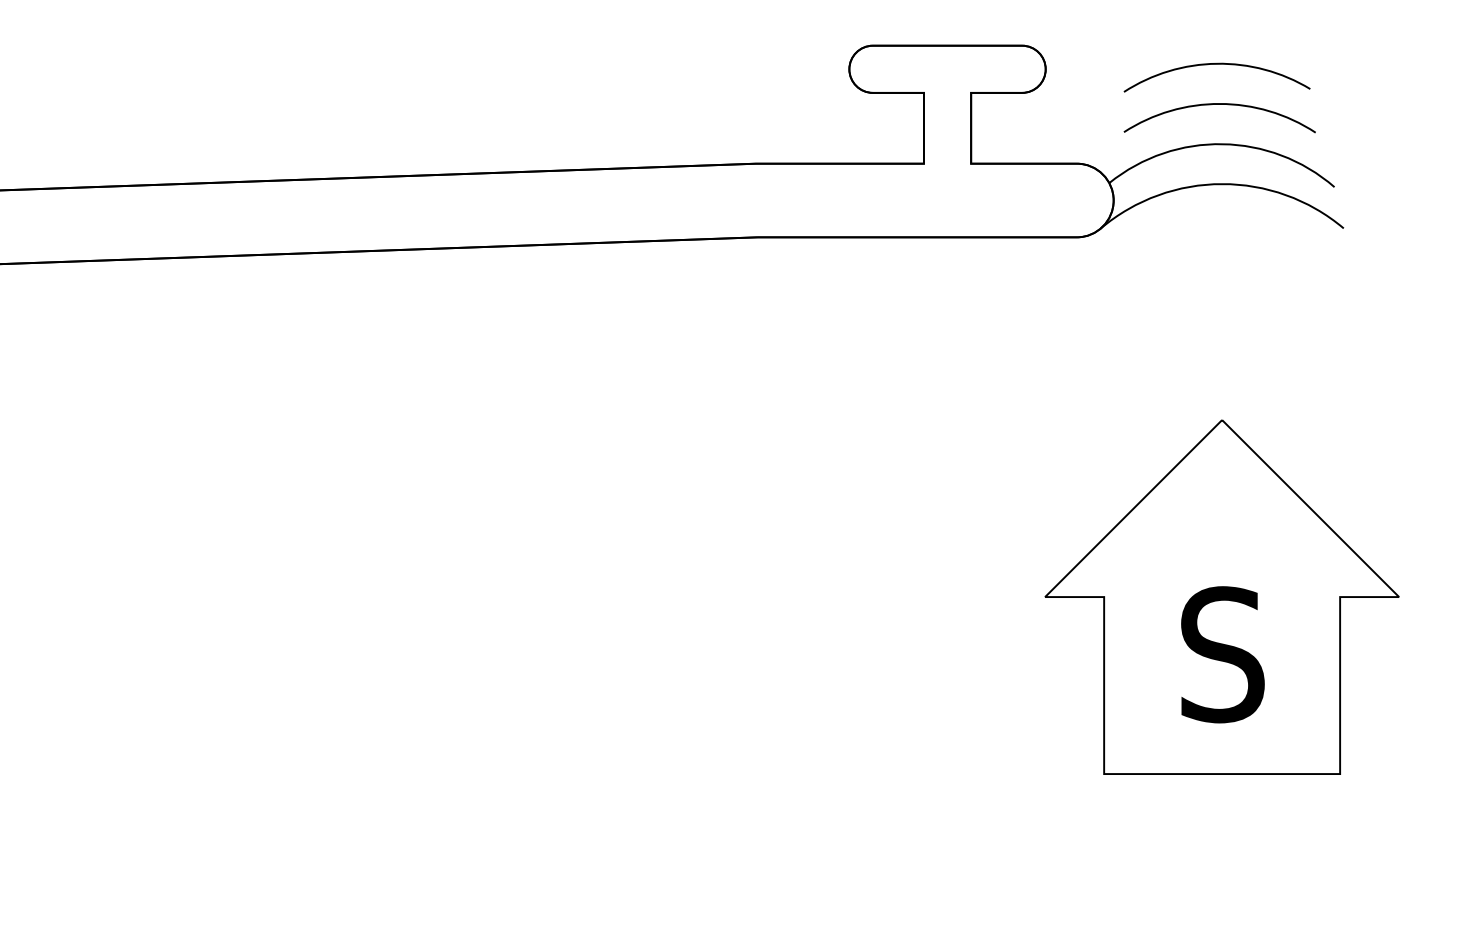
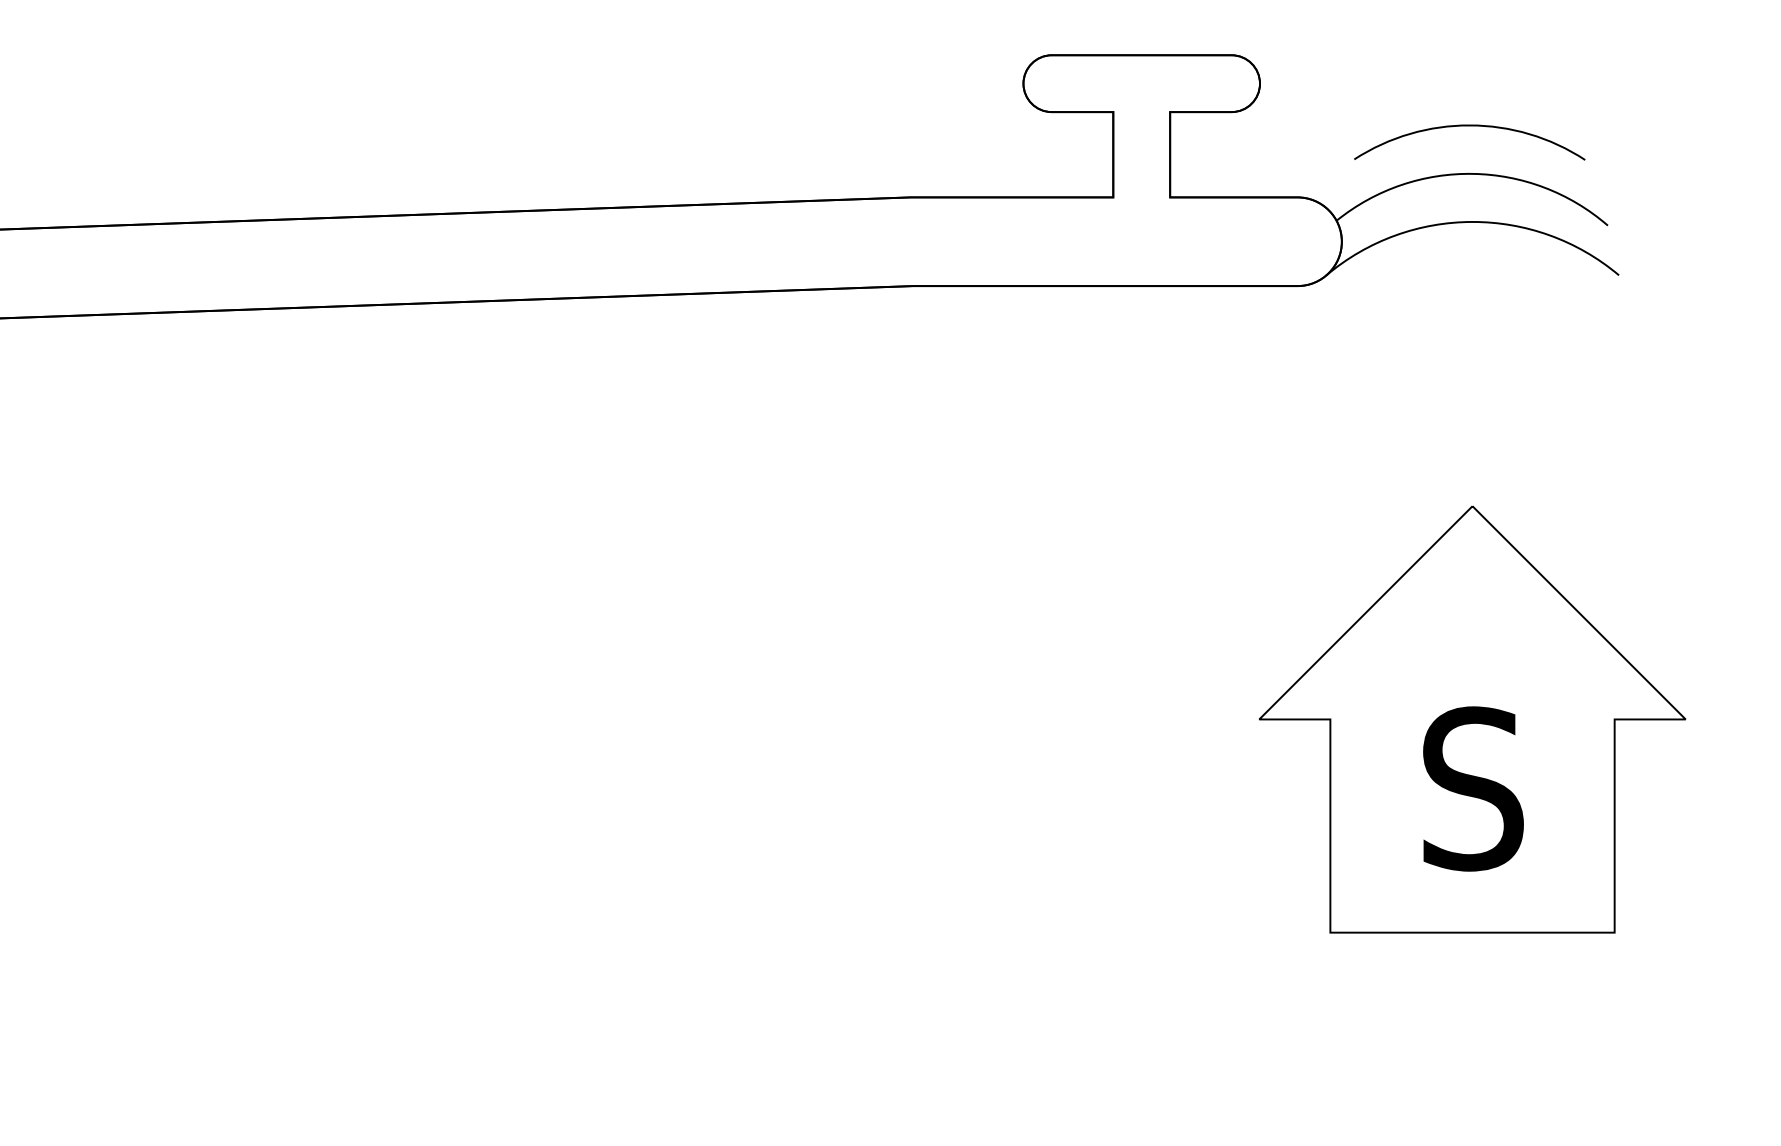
arc: (1217, 64) -> (1466, 77), removed

